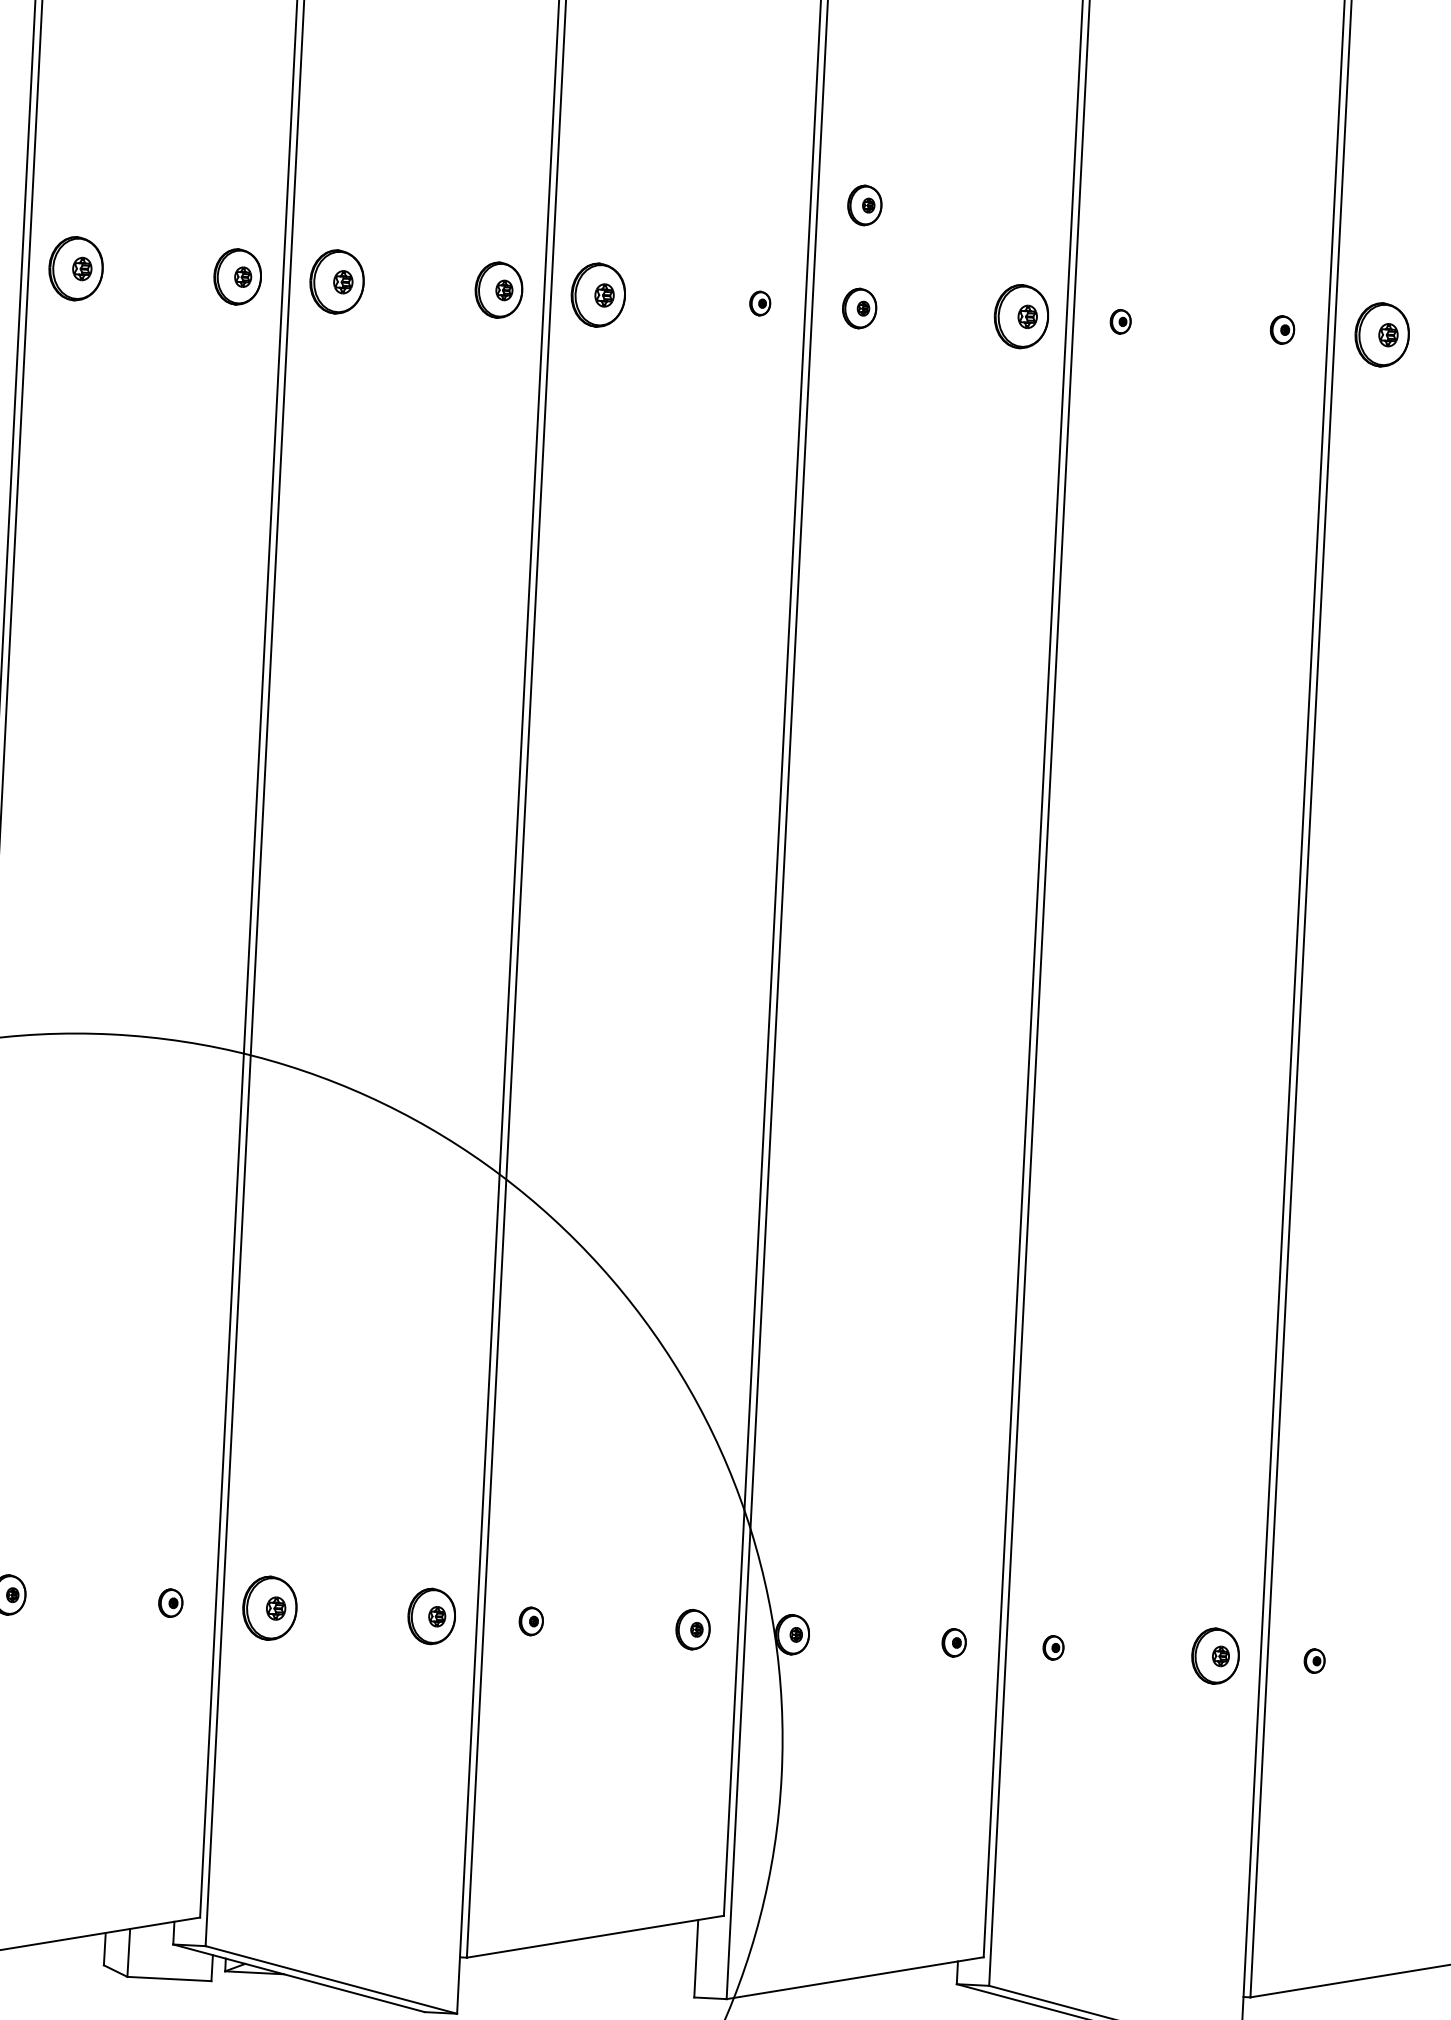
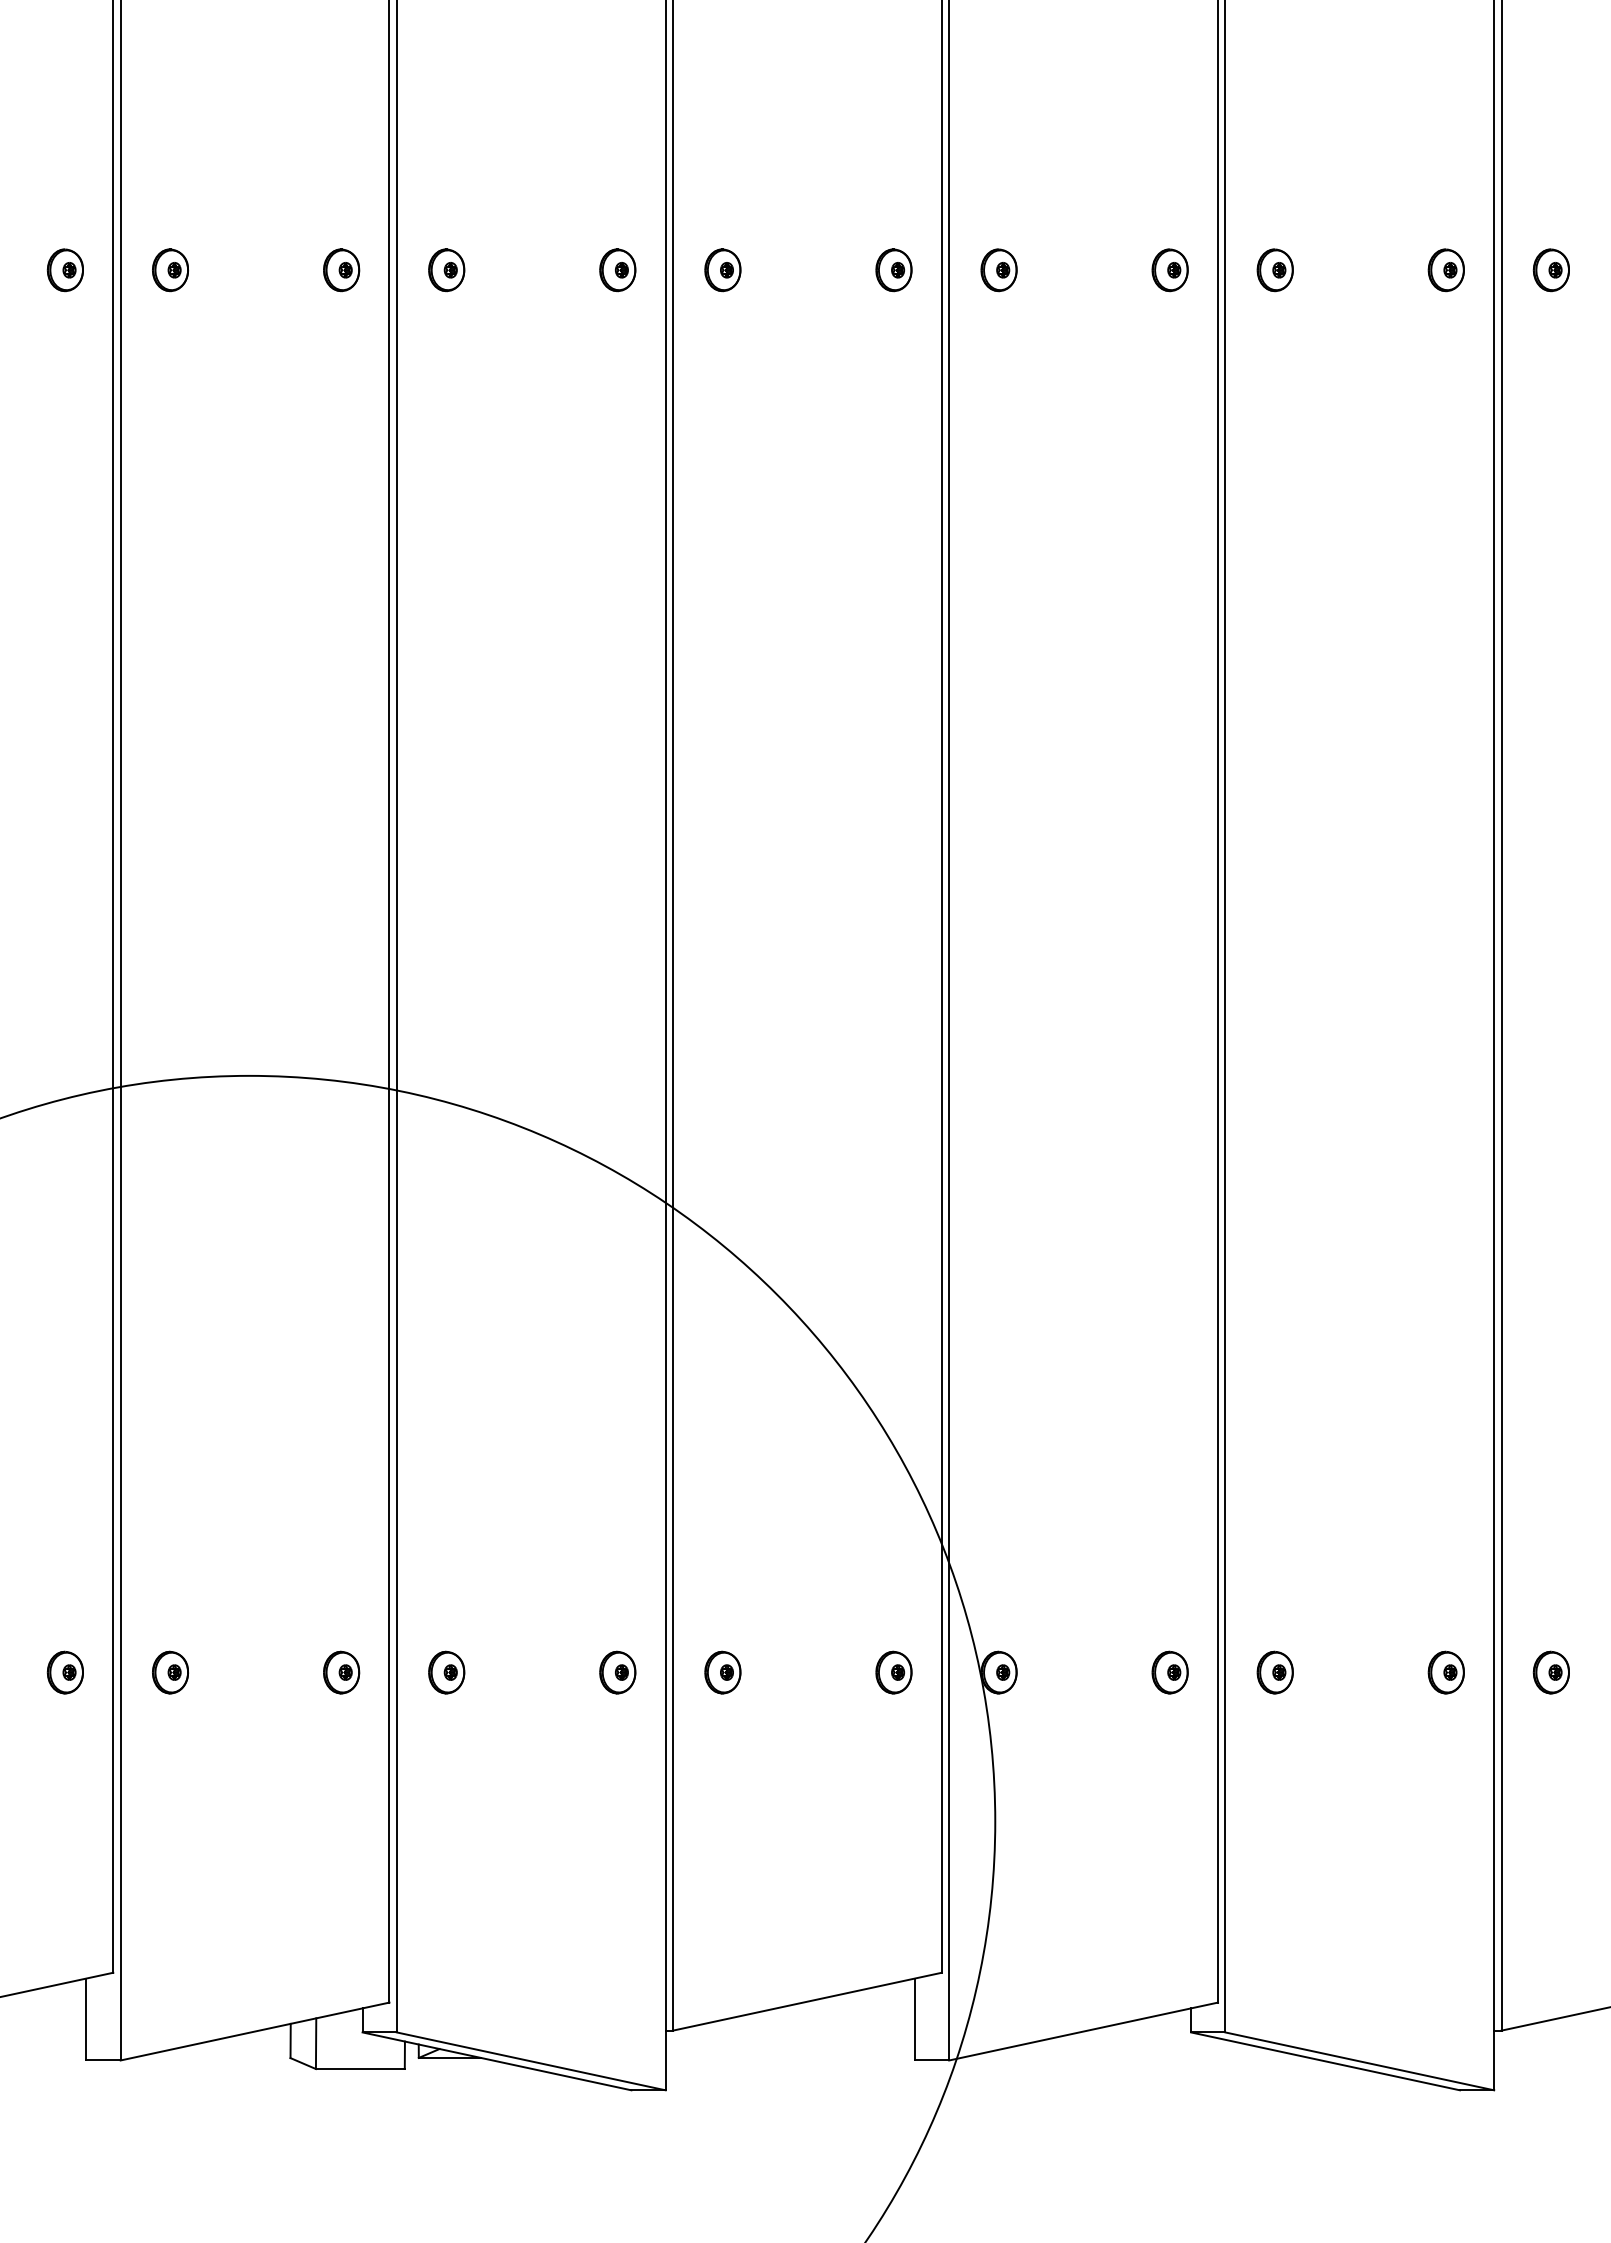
part: (864, 205) -> (998, 161), removed
part: (76, 269) -> (170, 270), size x0.62
part: (237, 277) -> (341, 270), size x0.71
part: (337, 282) -> (446, 270), size x0.62
part: (498, 290) -> (617, 270), size x0.71
part: (598, 295) -> (722, 270), size x0.62
part: (759, 303) -> (893, 270), size x1.67
part: (1020, 316) -> (1169, 270), size x0.62
part: (1120, 321) -> (1274, 270), size x1.67
part: (1281, 330) -> (1445, 270), size x1.43
part: (1381, 335) -> (1550, 270), size x0.62
part: (170, 1603) -> (341, 1672), size x1.43
part: (269, 1608) -> (446, 1672), size x0.62
part: (431, 1616) -> (617, 1672), size x0.71
part: (530, 1621) -> (722, 1672), size x1.43
part: (953, 1642) -> (1169, 1672), size x1.43
part: (1052, 1647) -> (1274, 1672), size x1.67
part: (1214, 1655) -> (1445, 1672), size x0.71
part: (1313, 1661) -> (1550, 1672), size x1.67

